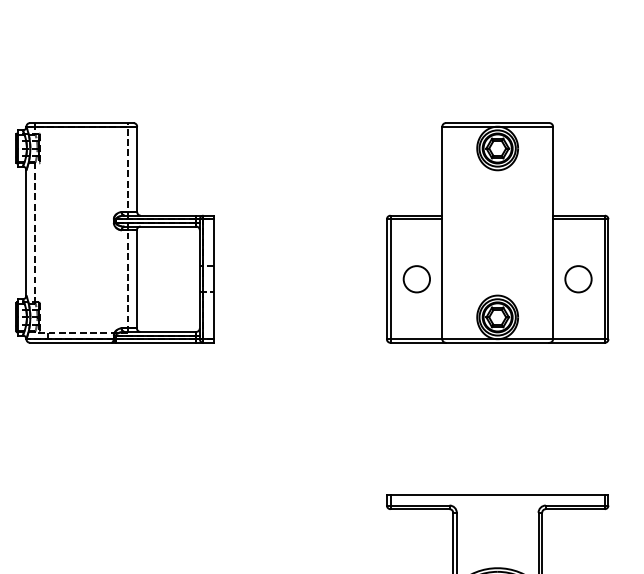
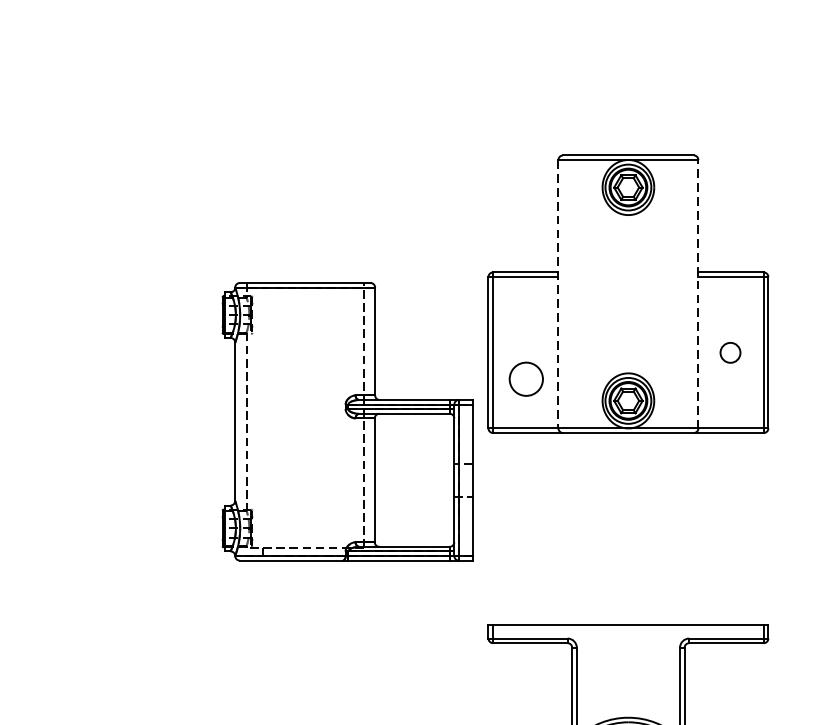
part: (114, 232) -> (346, 421), moved
line: (553, 232) -> (698, 293), solid -> dashed
line: (442, 233) -> (558, 294), solid -> dashed
circle: (416, 279) -> (525, 379), moved
circle: (578, 279) -> (730, 353), size x0.6

